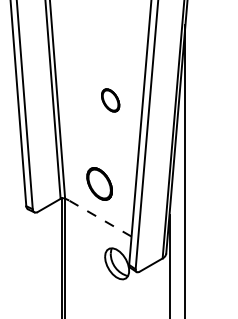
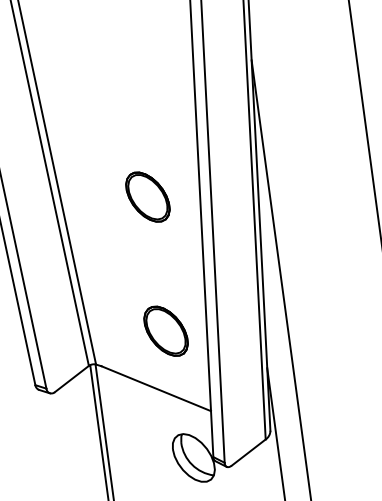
part: (110, 100) -> (147, 197), size x1.43
part: (99, 183) -> (165, 330), moved
line: (99, 218) -> (155, 389), dashed -> solid

